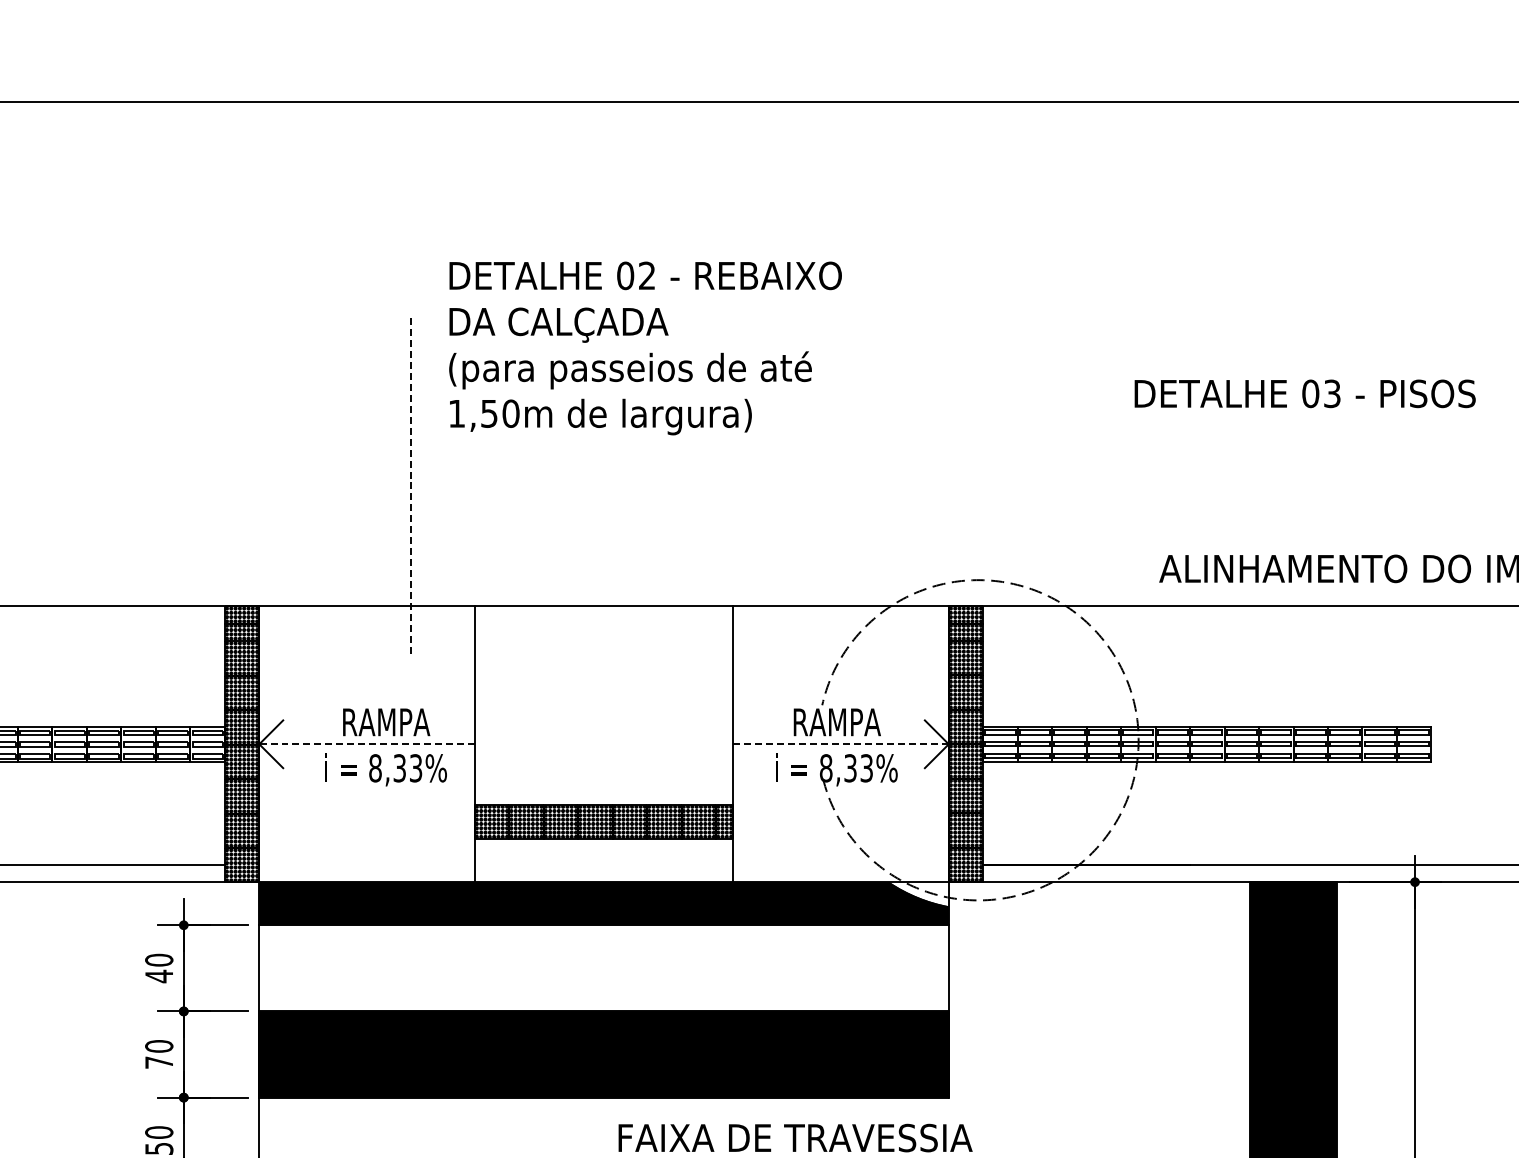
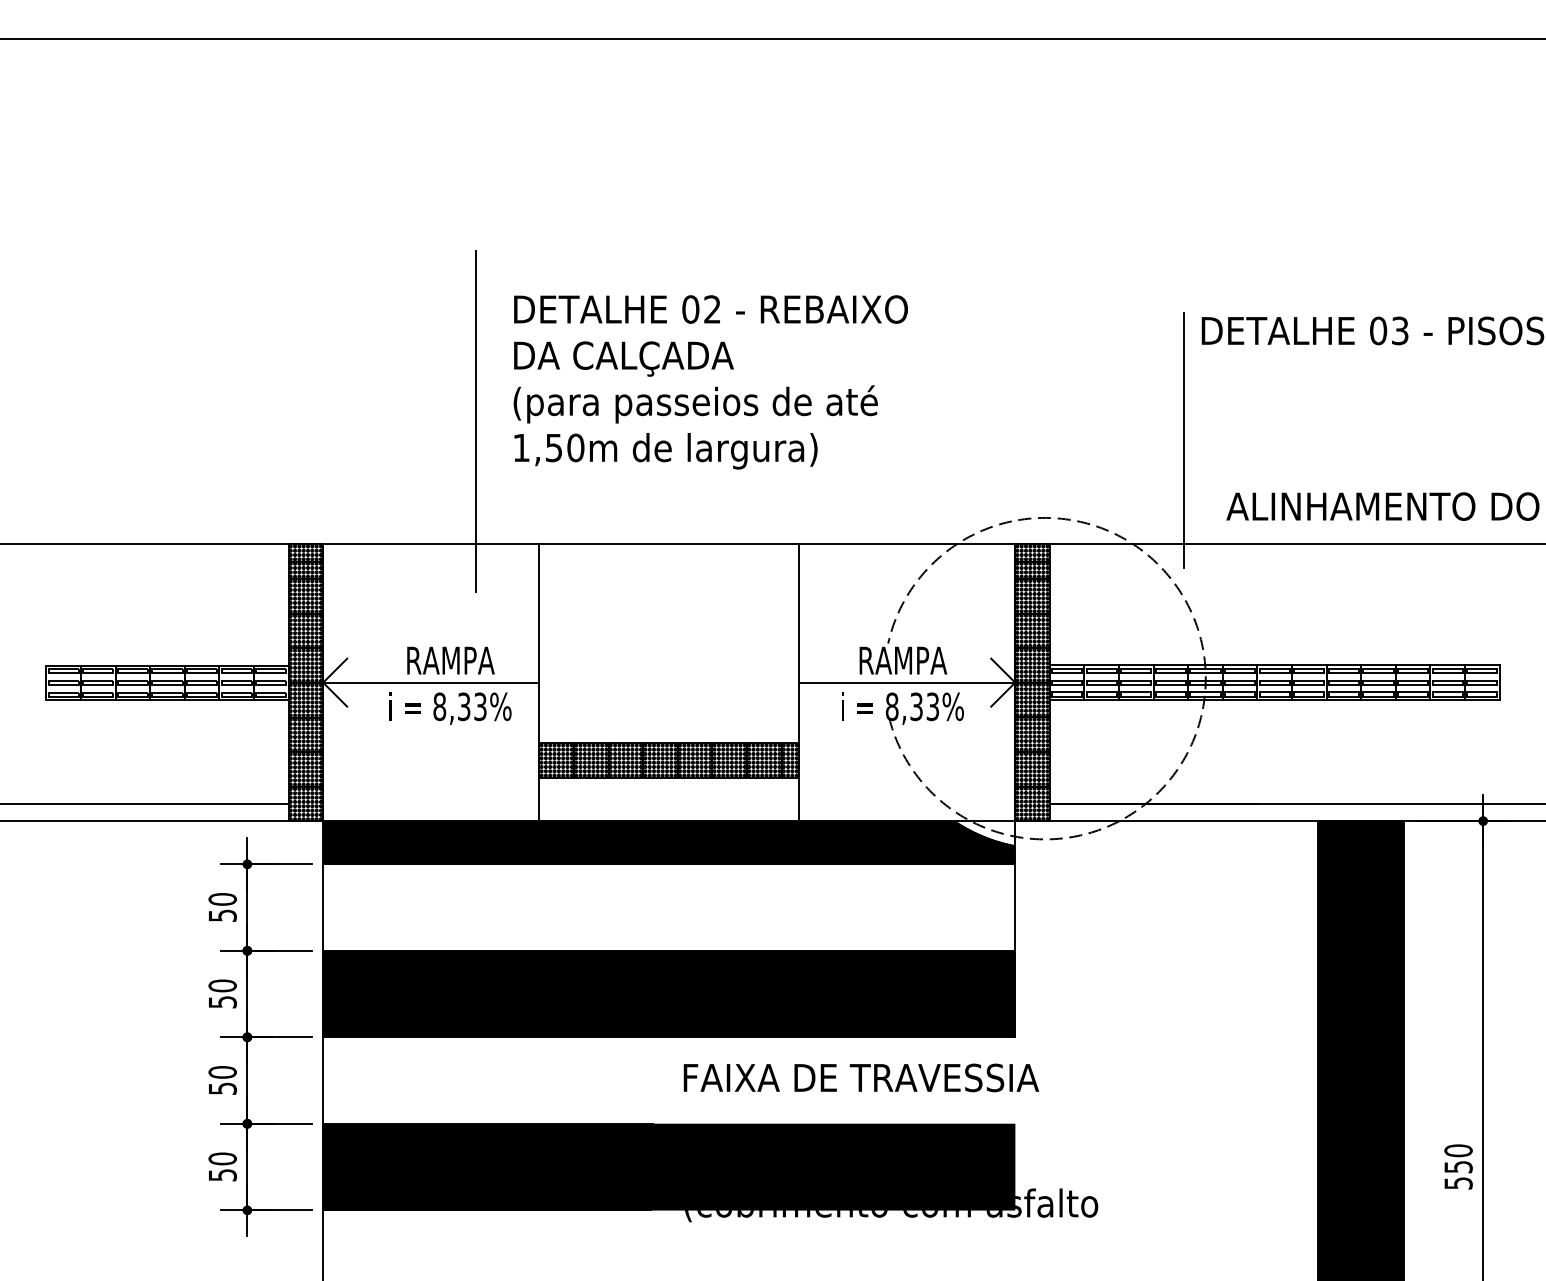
text: (645, 348) -> (710, 382), moved
line: (411, 484) -> (475, 421), dashed -> solid
line: (1117, 503) -> (1184, 440), added
line: (366, 744) -> (430, 682), dashed -> solid
line: (841, 744) -> (907, 682), dashed -> solid
text: (159, 976) -> (222, 915), 40 -> 50
text: (160, 1062) -> (223, 1002), 70 -> 50

